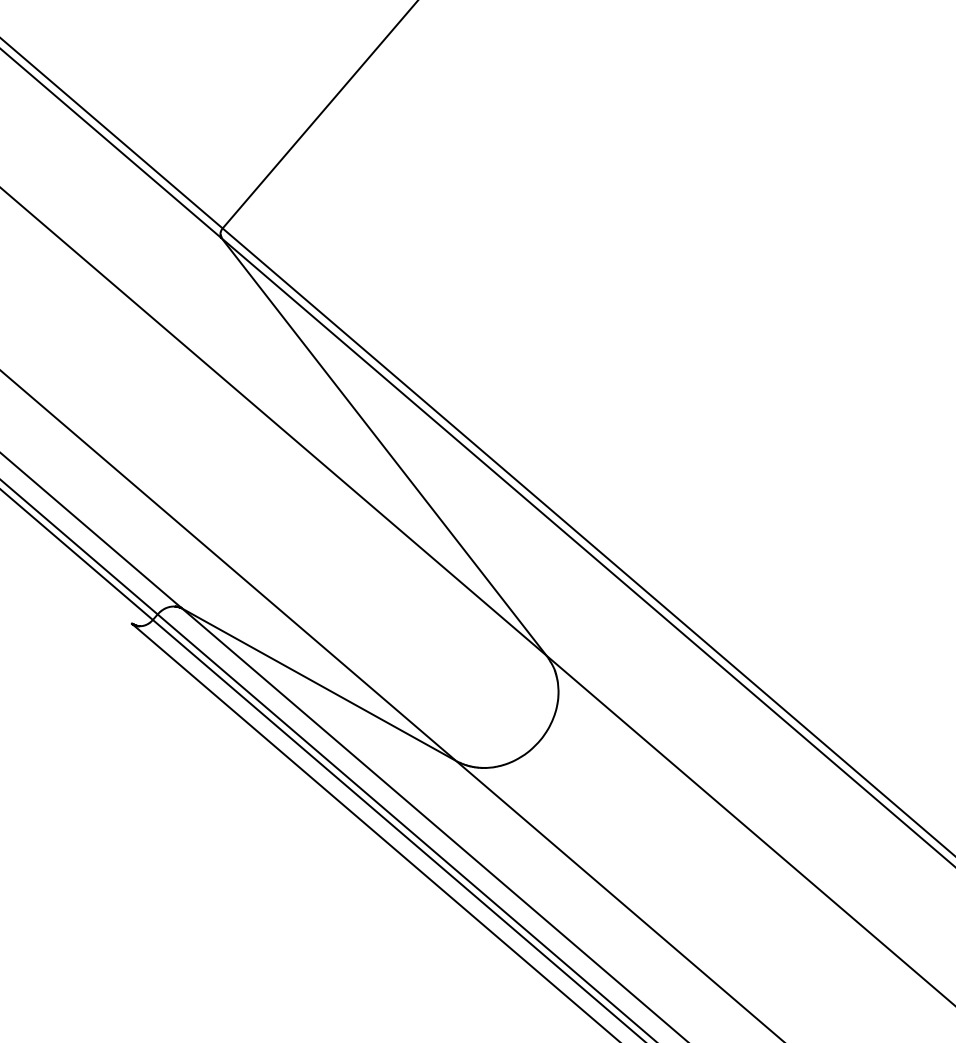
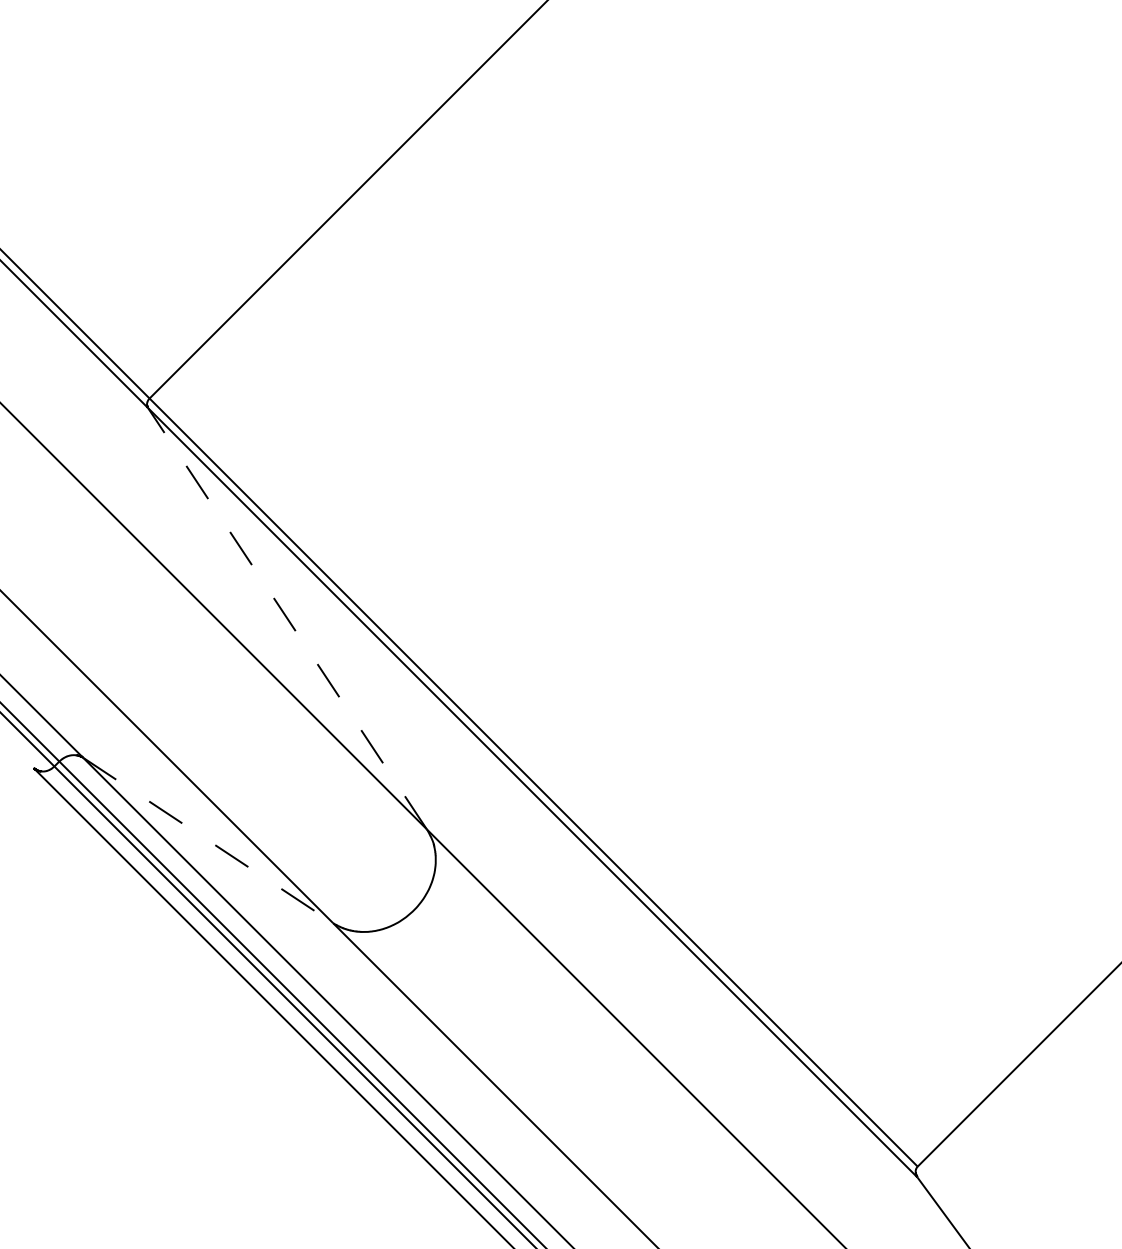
line: (384, 446) -> (287, 618), solid -> dashed
line: (319, 684) -> (208, 840), solid -> dashed

